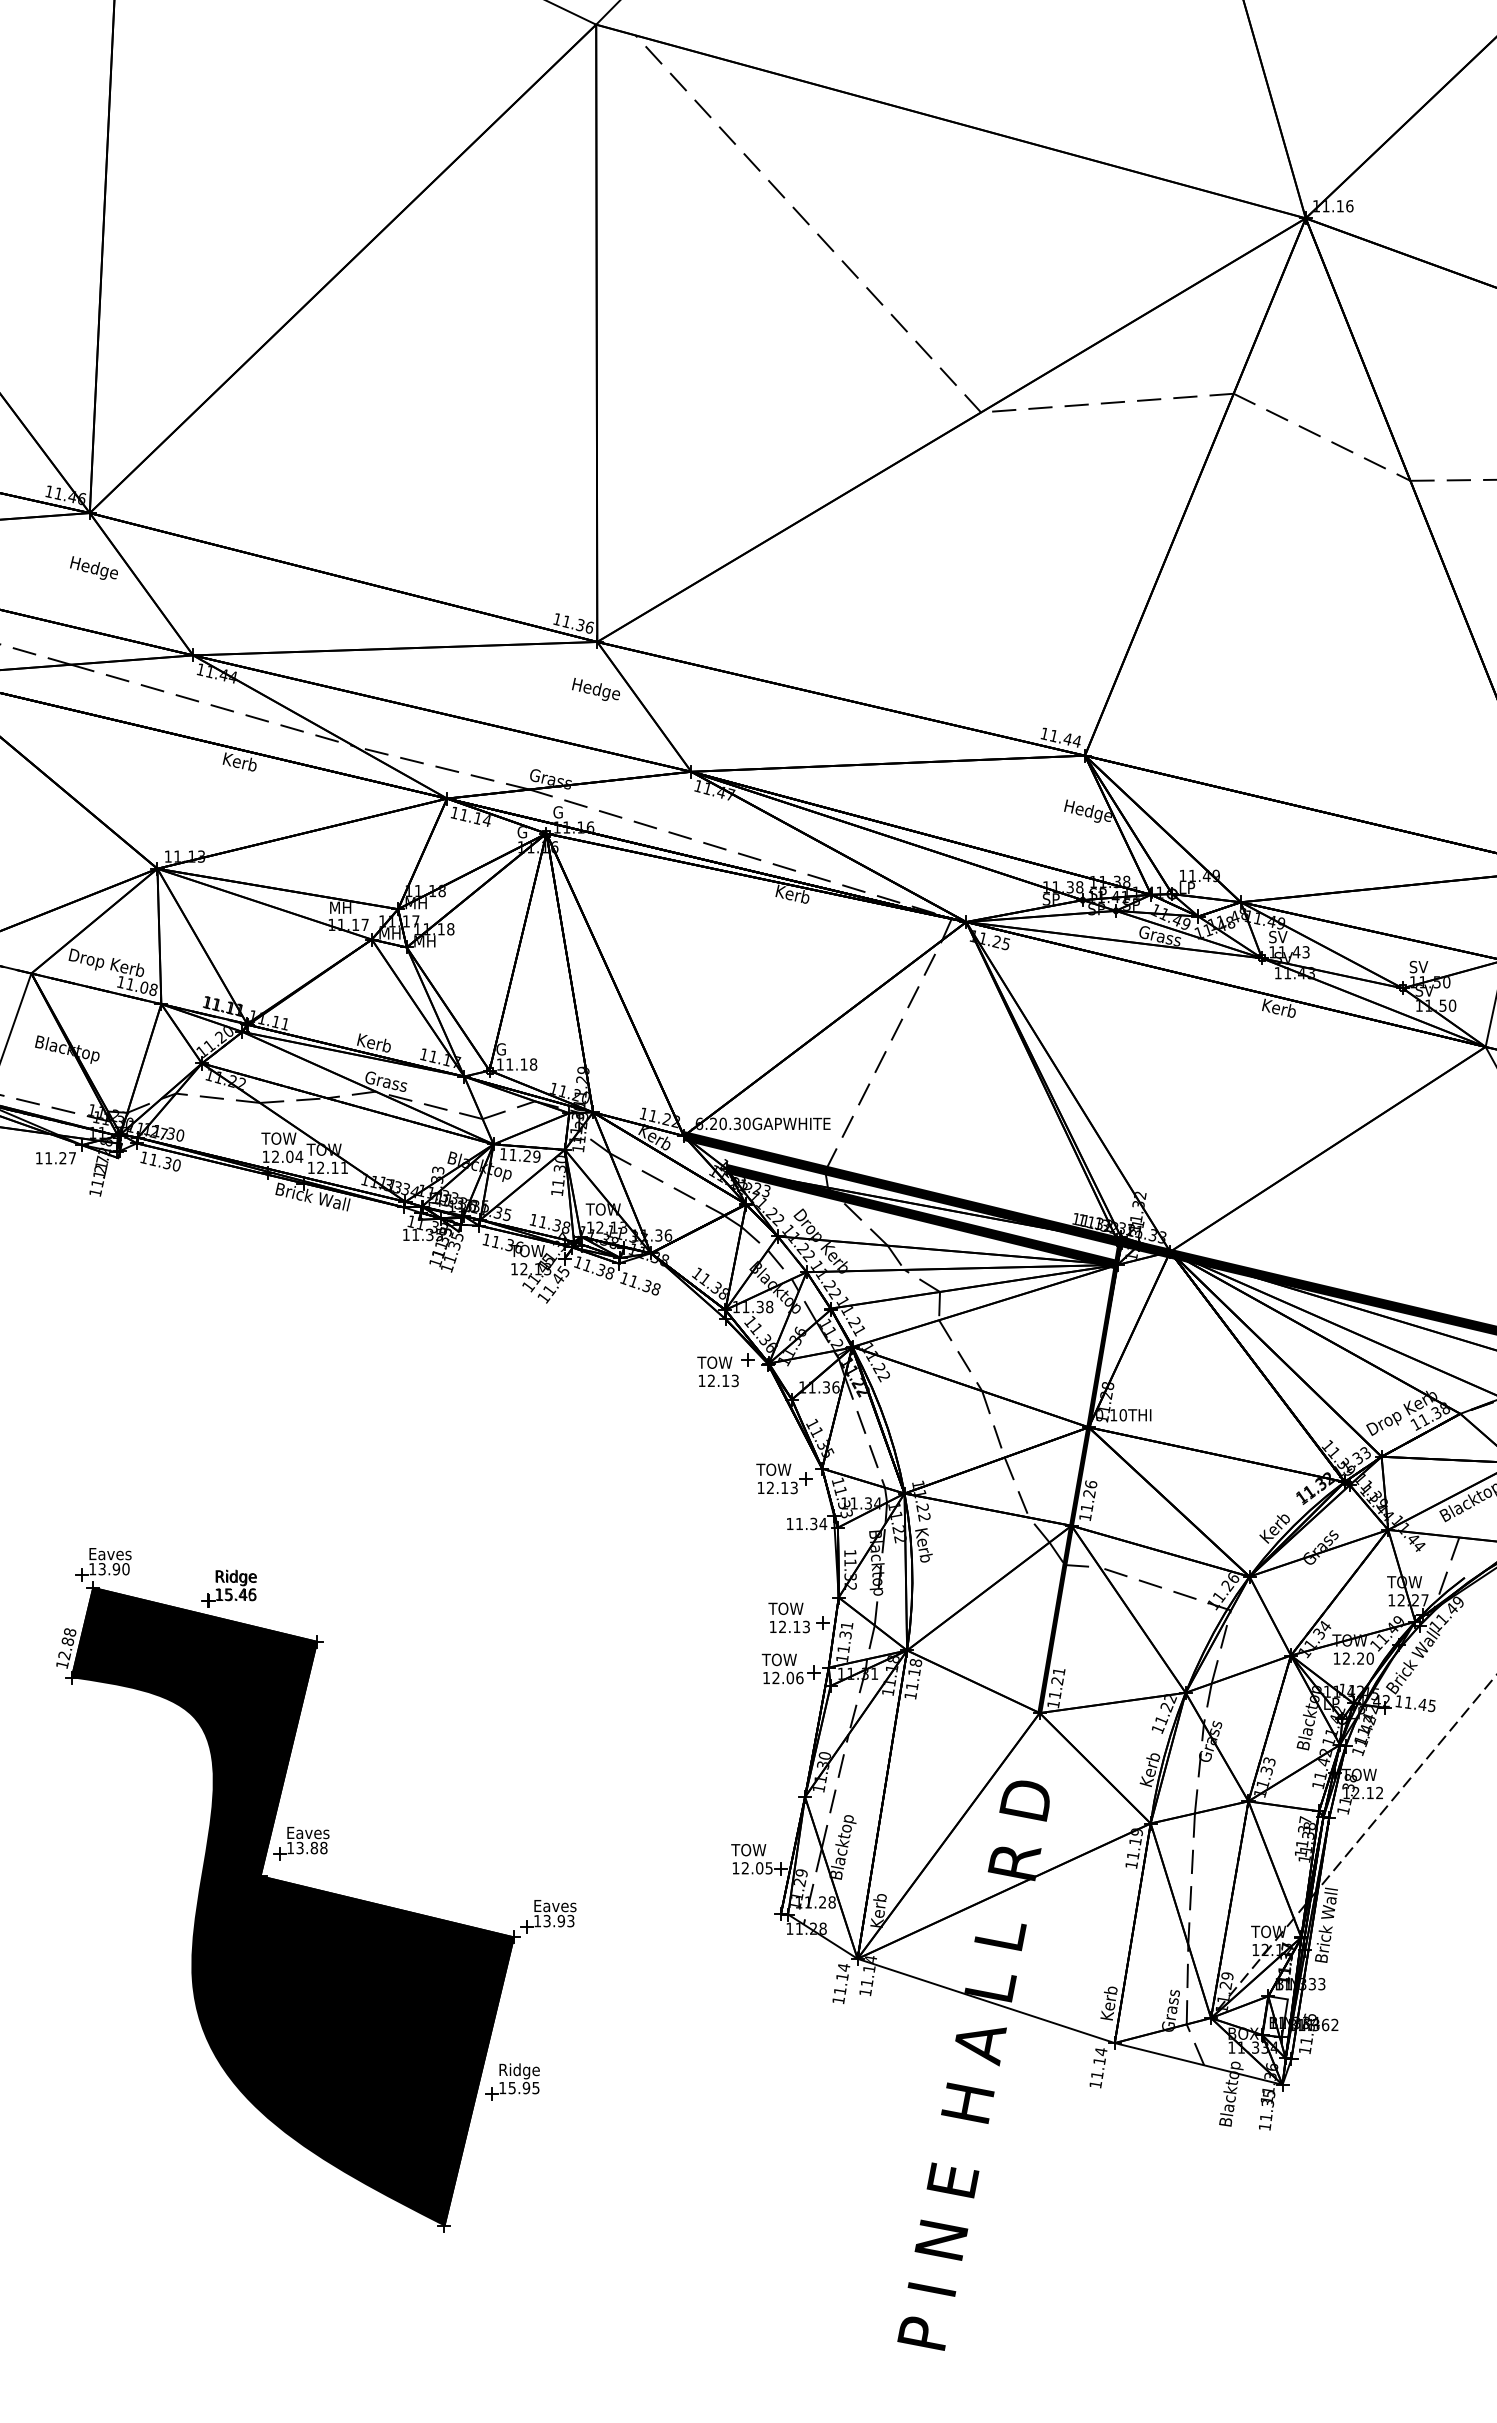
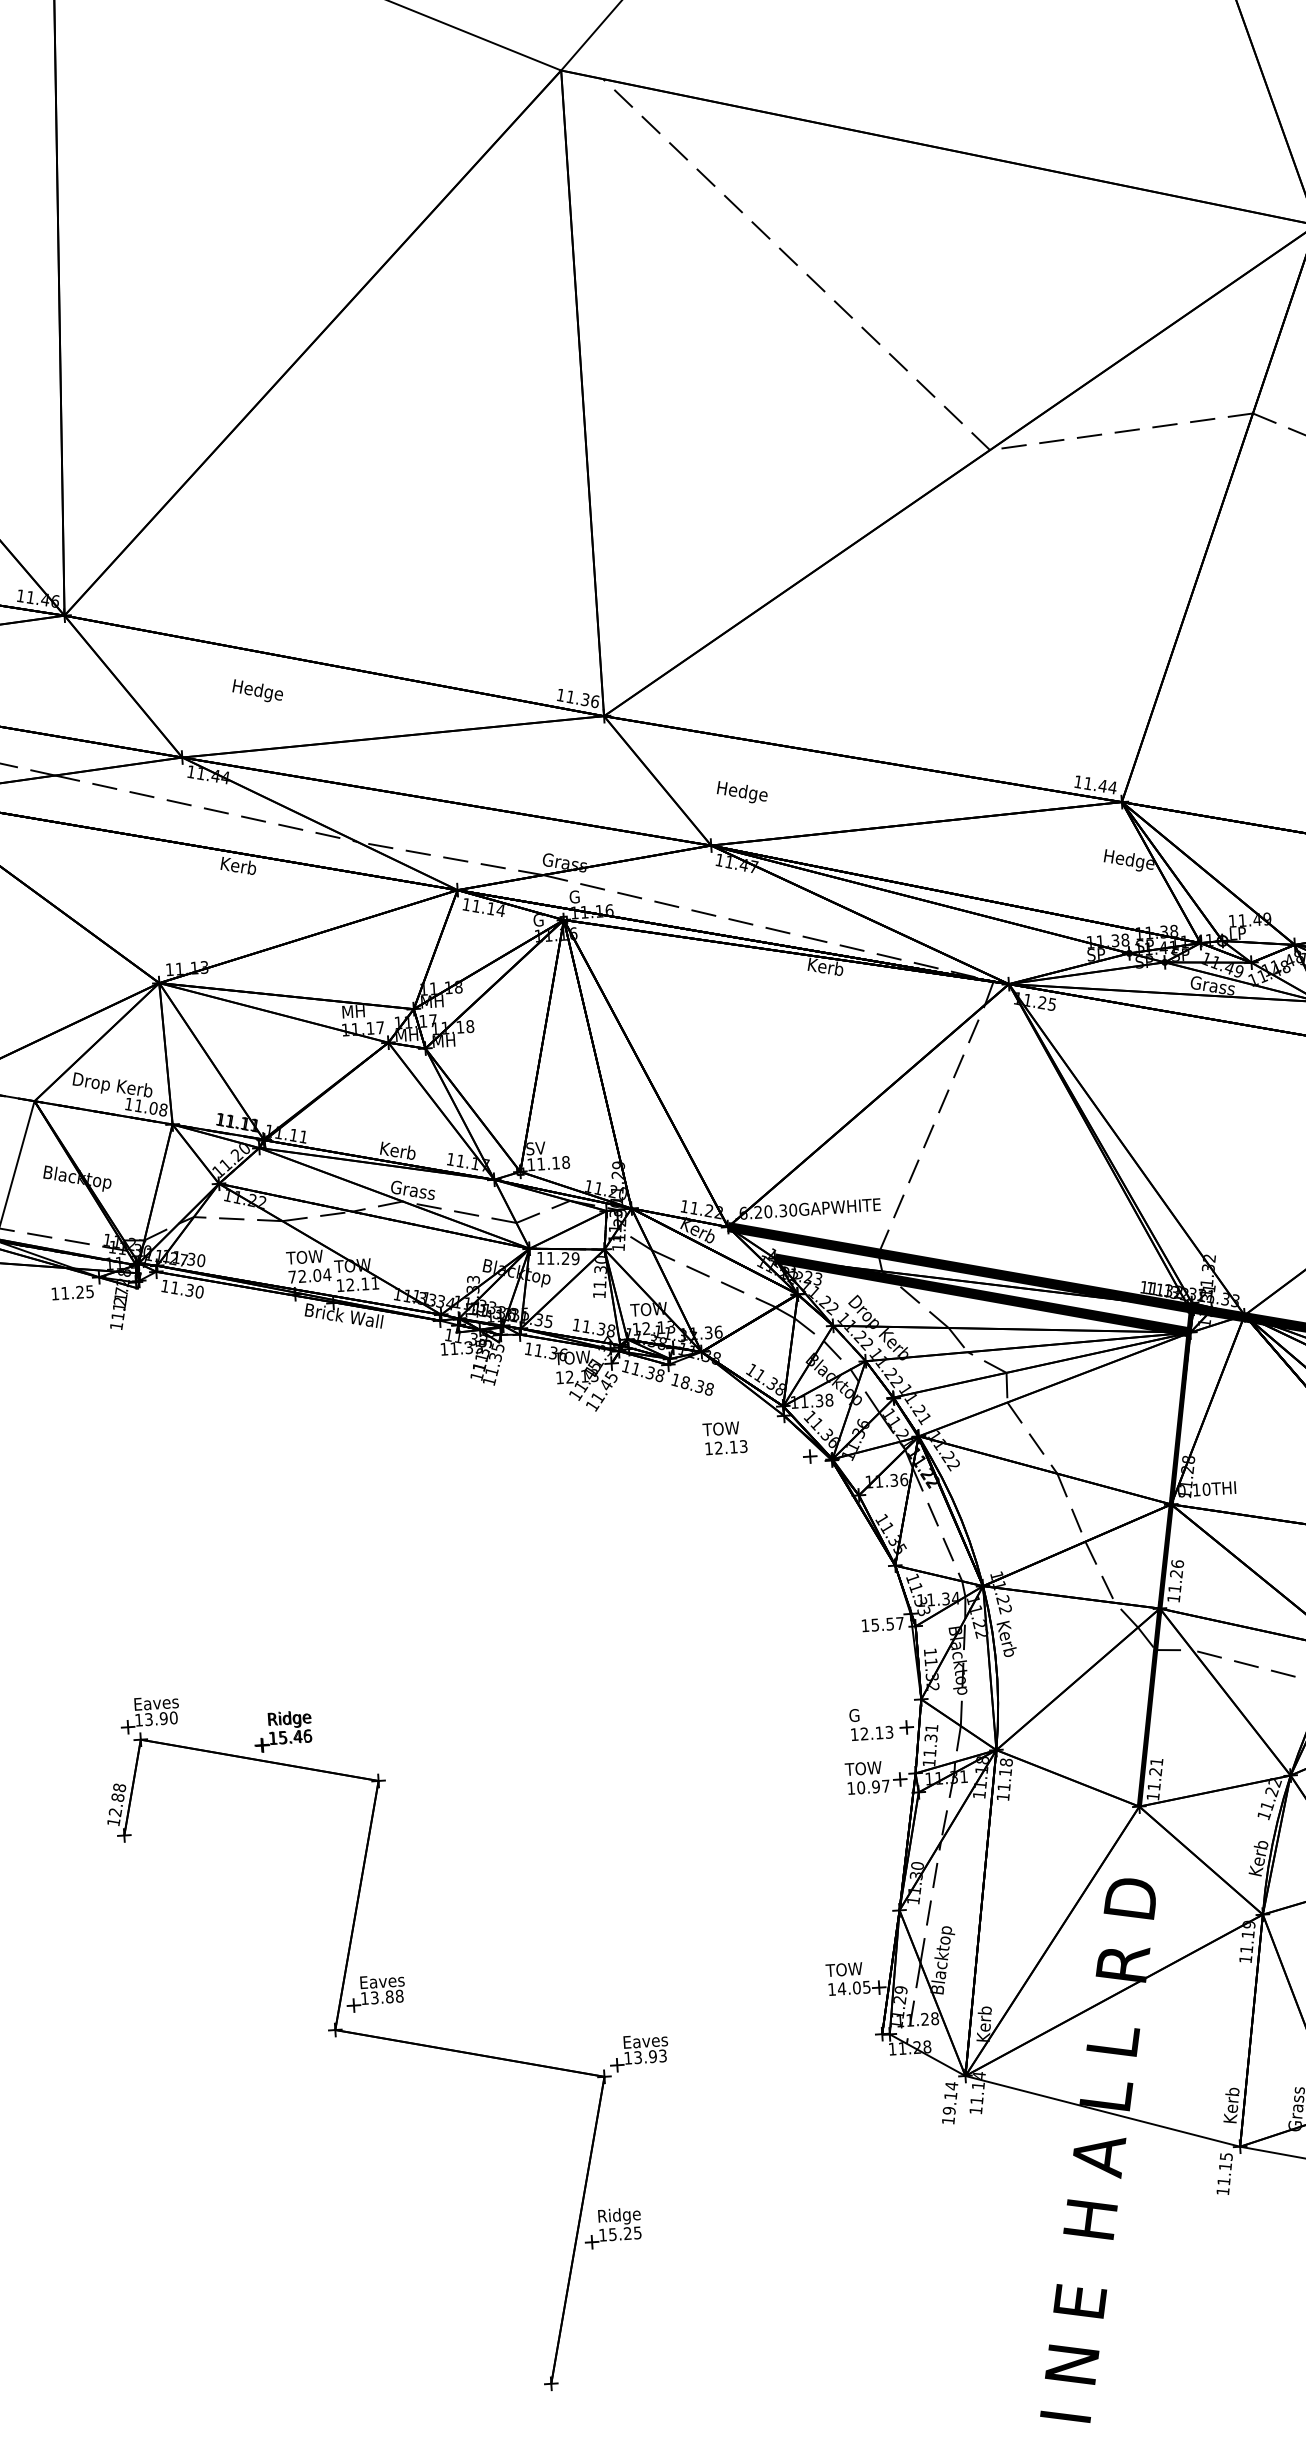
text: (93, 567) -> (257, 689), moved
text: (595, 689) -> (741, 791), moved
text: (505, 1049) -> (535, 1148), G -> SV
text: (265, 1156) -> (291, 1276), 12.04 -> 72.04
text: (72, 1158) -> (90, 1291), 11.27 -> 11.25
text: (633, 1281) -> (685, 1382), 11.38 -> 18.38
text: (717, 1371) -> (724, 1437), moved
part: (784, 1478) -> (856, 1578), removed
text: (811, 1523) -> (887, 1623), 11.34 -> 15.57
text: (785, 1608) -> (866, 1714), TOW -> G
text: (787, 1677) -> (873, 1786), 12.06 -> 10.97
text: (745, 1868) -> (842, 1989), 12.05 -> 14.05
fill: (292, 1906) -> (370, 2059), removed
text: (840, 1990) -> (949, 2110), 11.14 -> 19.14
text: (1100, 2052) -> (1225, 2157), 11.14 -> 11.15
text: (526, 2088) -> (627, 2234), 15.95 -> 15.25

